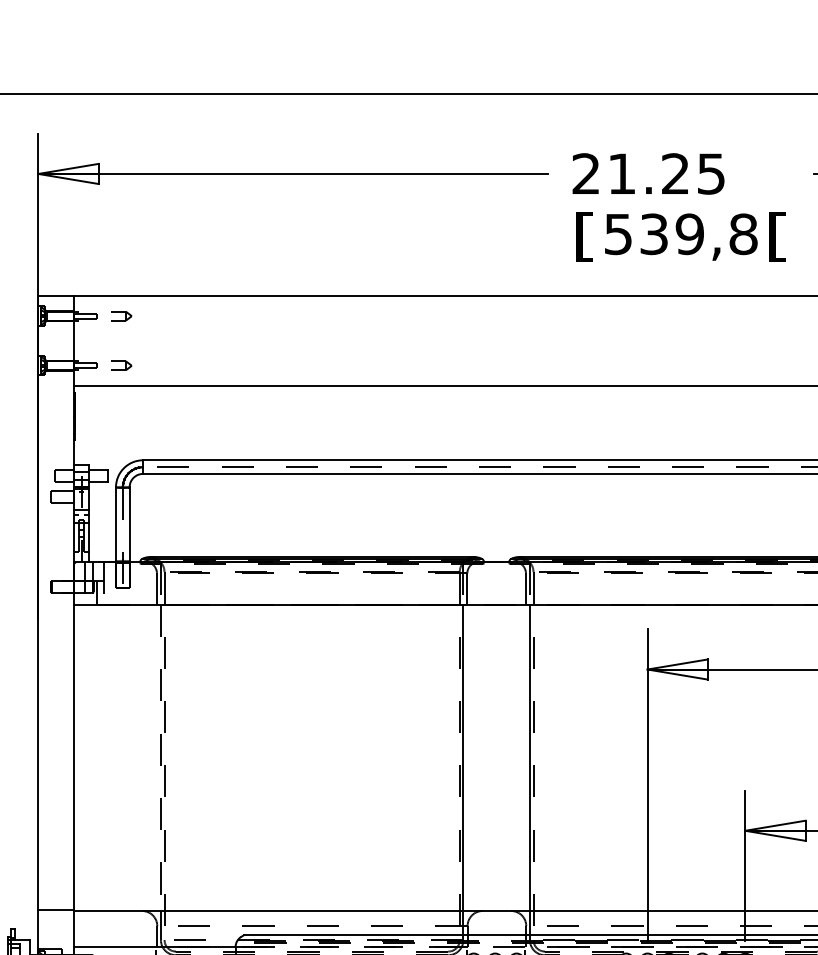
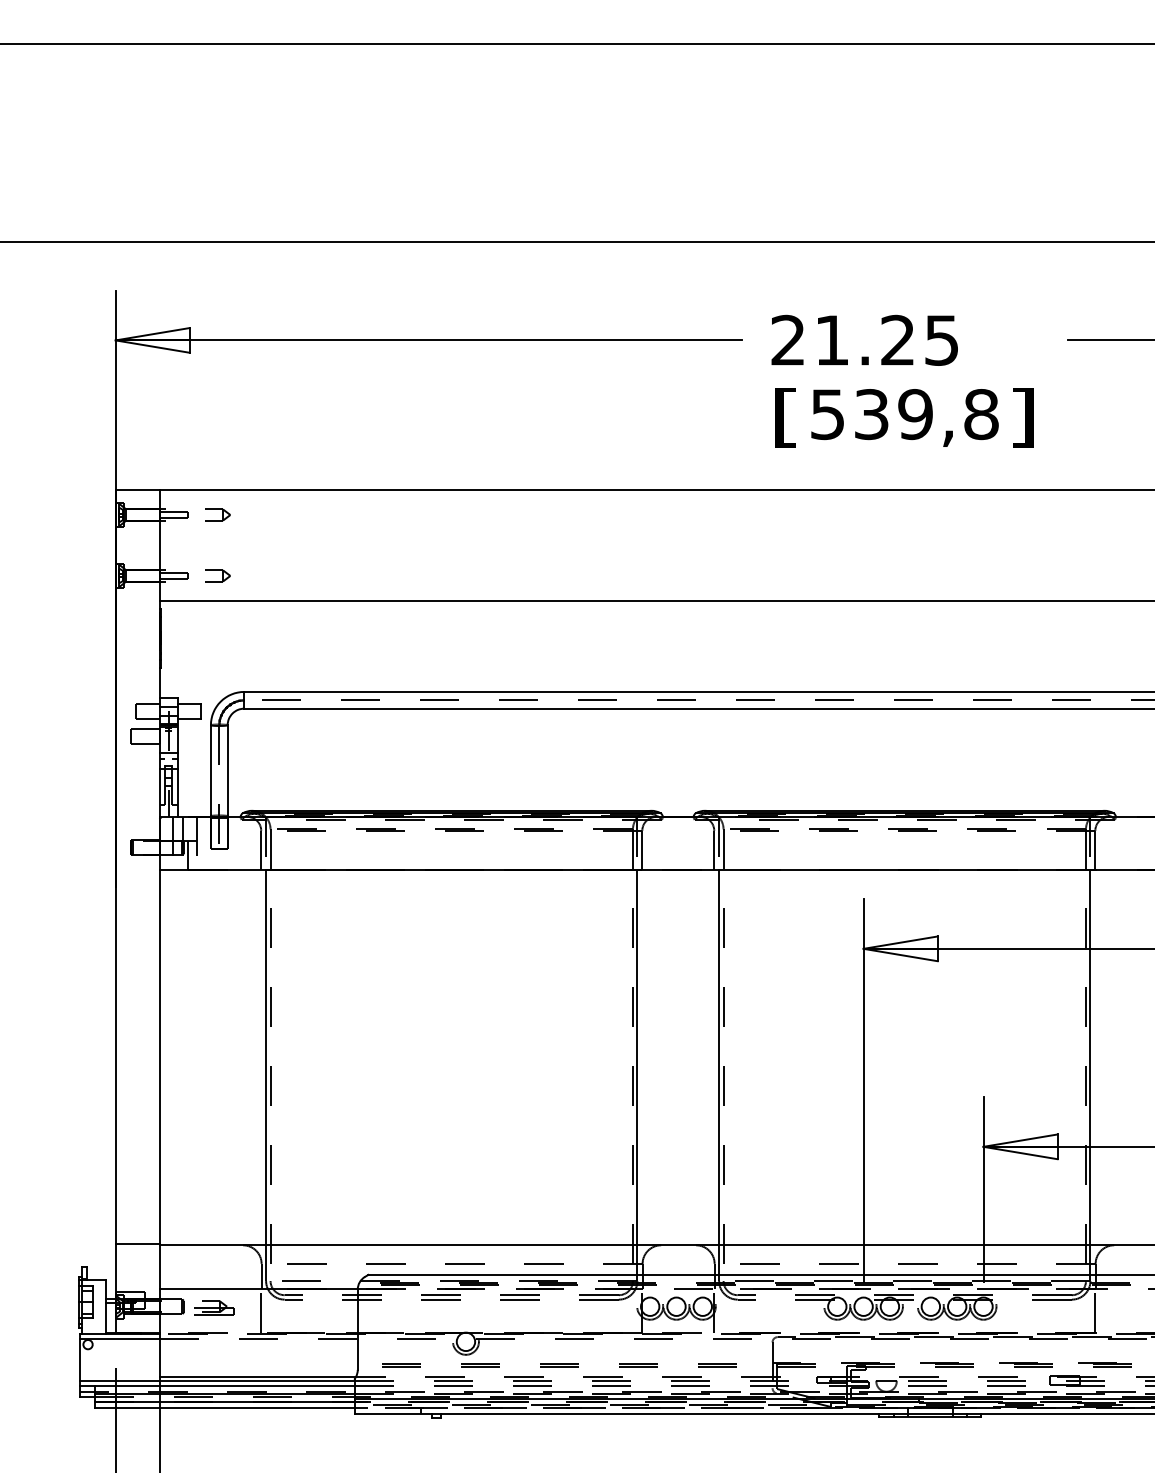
text: (777, 236) -> (1022, 417), [ -> ]
line: (161, 758) -> (266, 1057), dashed -> solid

